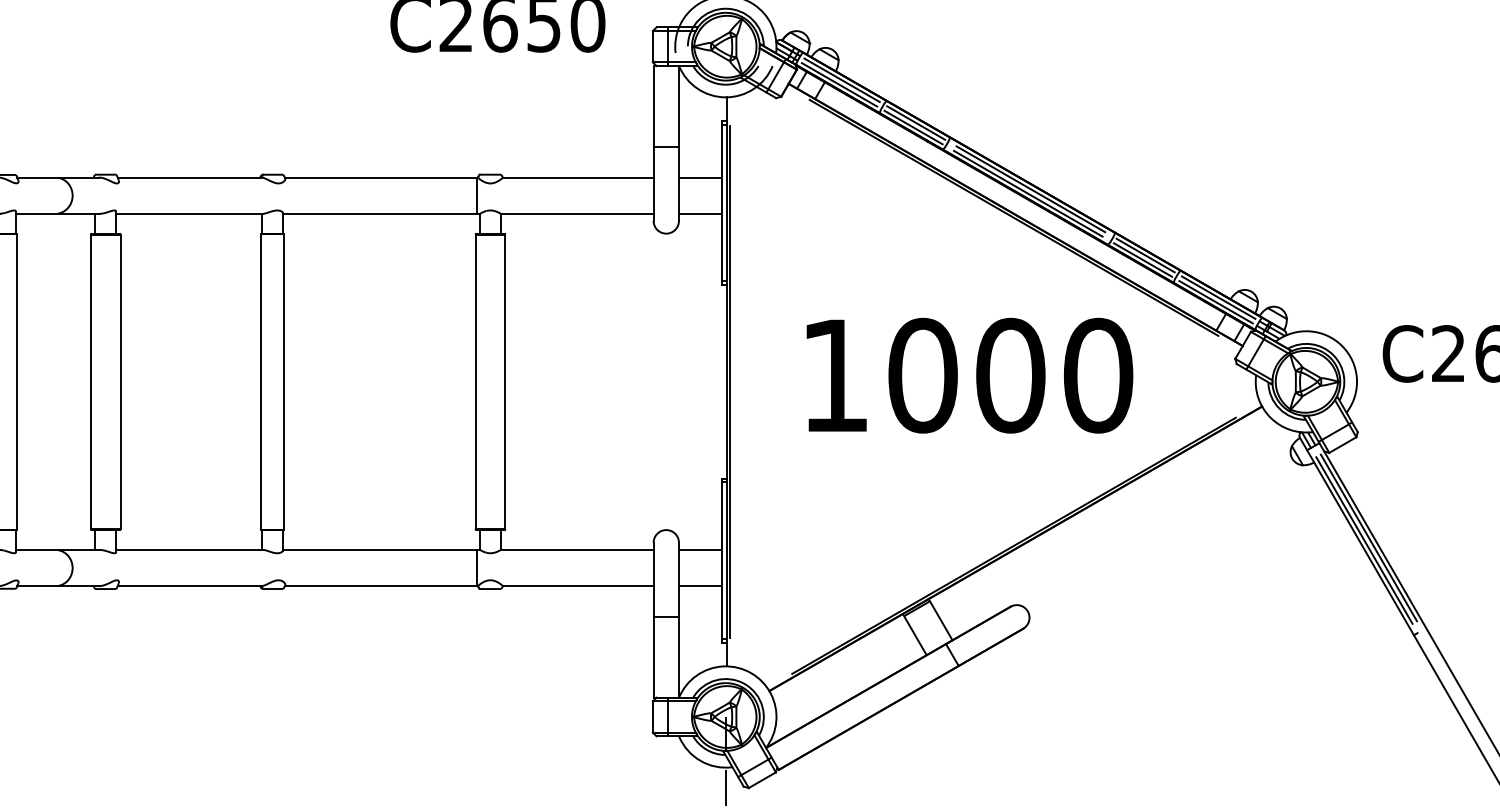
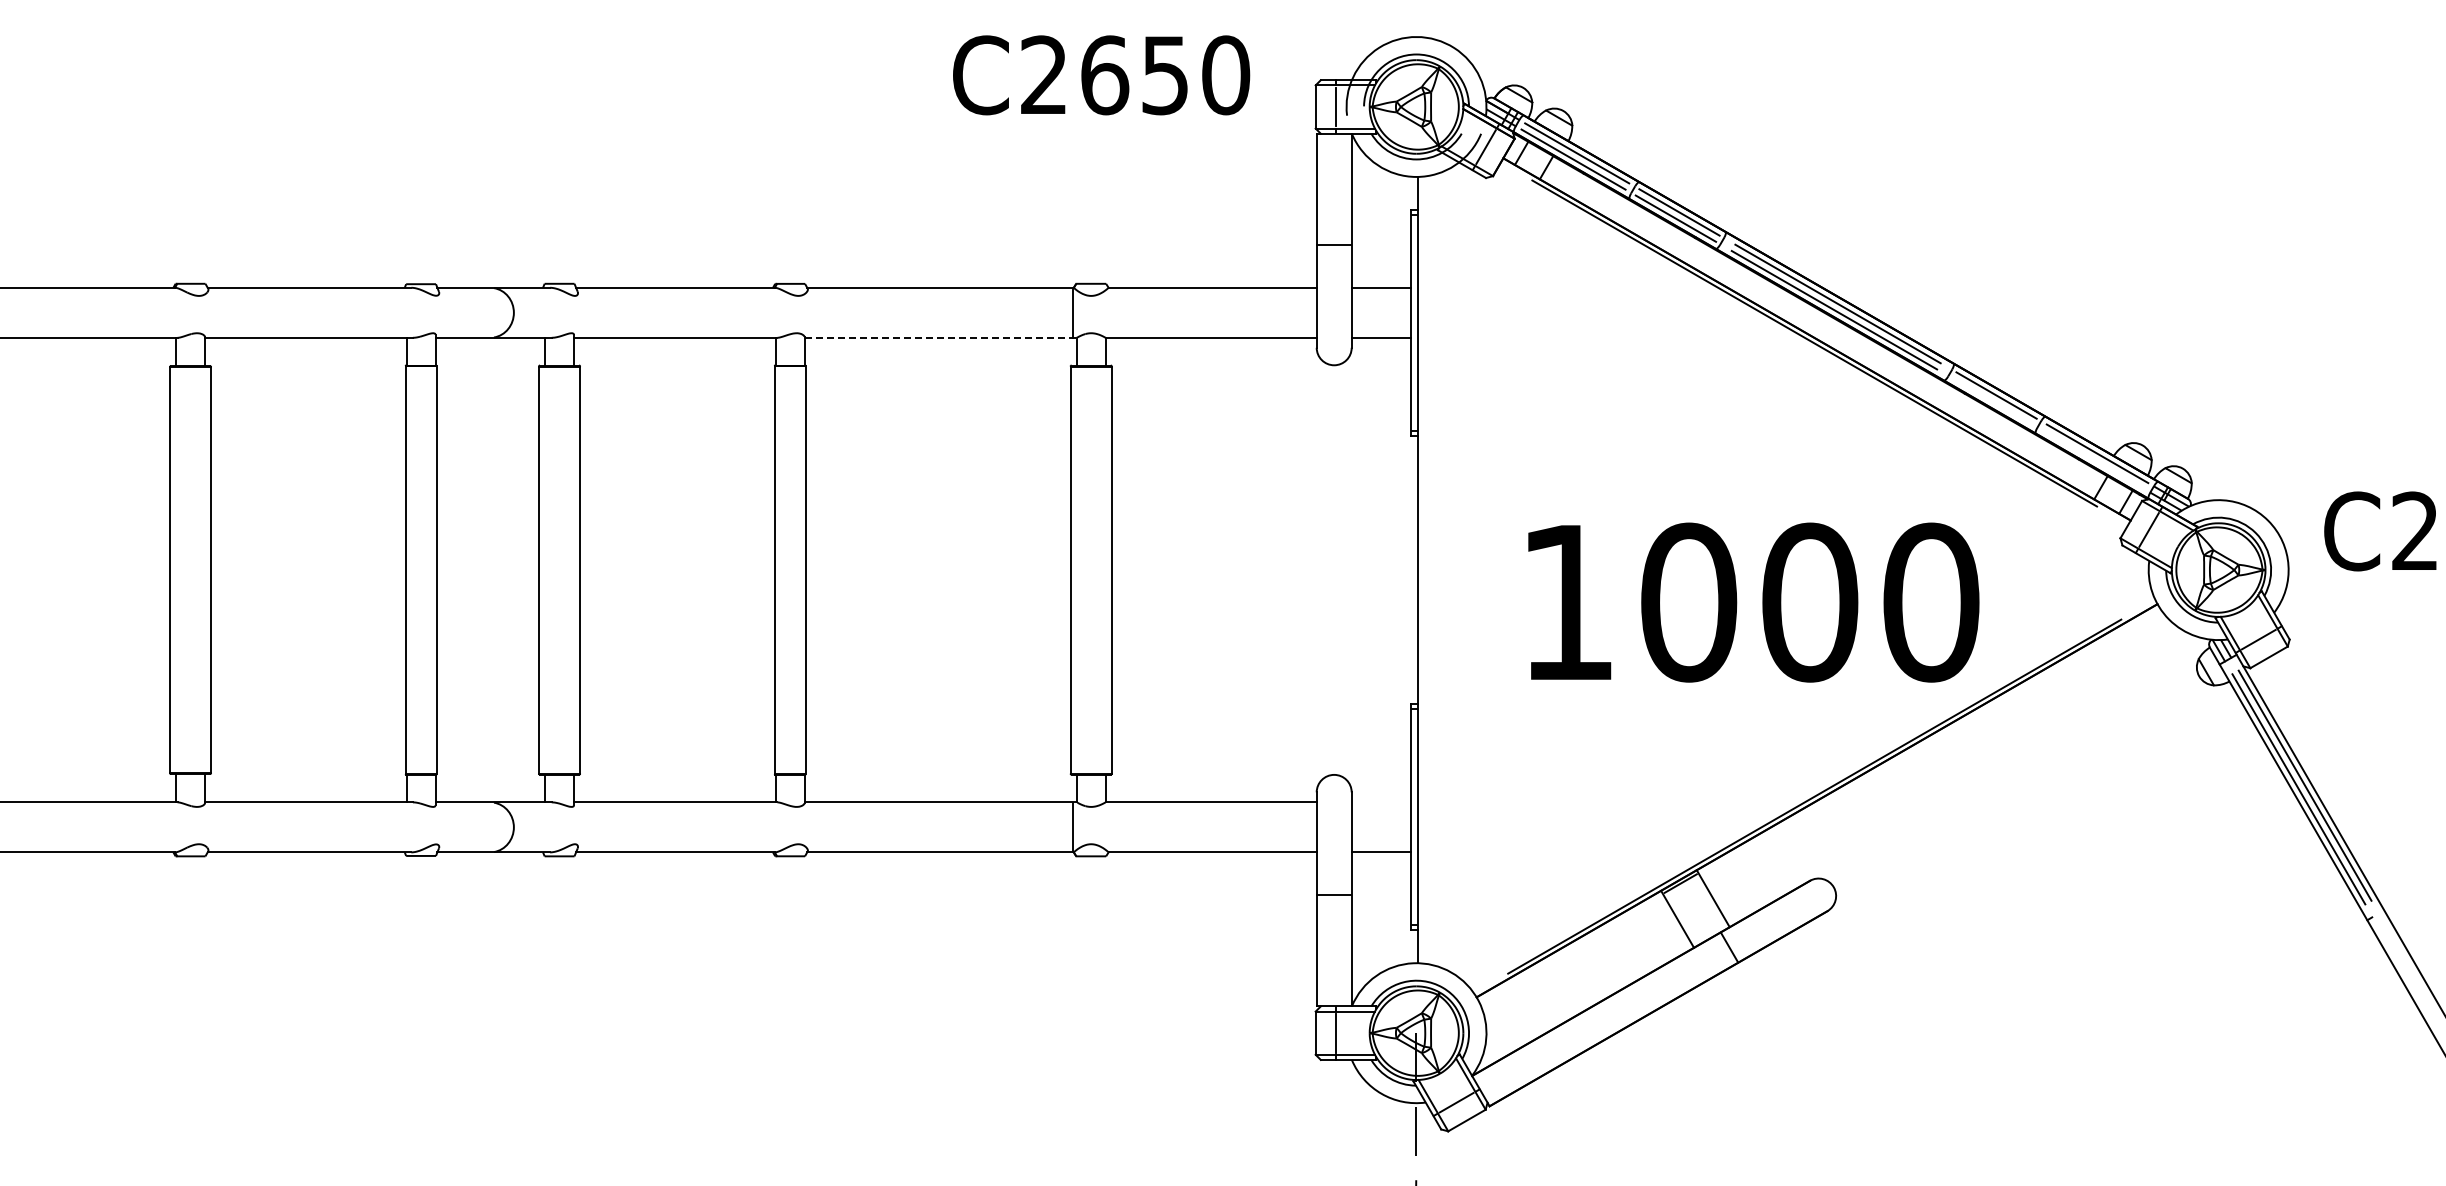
line: (382, 213) -> (941, 337), solid -> dashed
line: (1142, 259) -> (1992, 401), removed
line: (1215, 301) -> (2093, 459), removed
text: (969, 375) -> (1753, 602), moved
line: (730, 382) -> (1422, 570), removed
line: (700, 550) -> (1381, 802), removed

